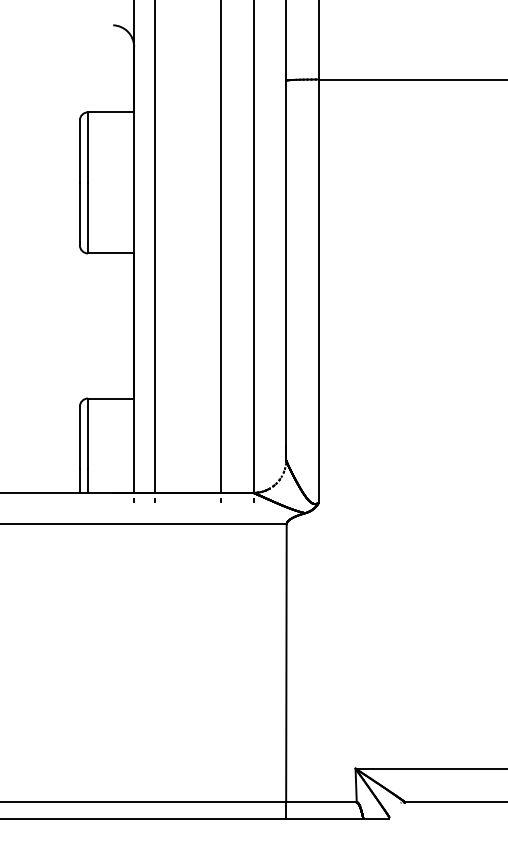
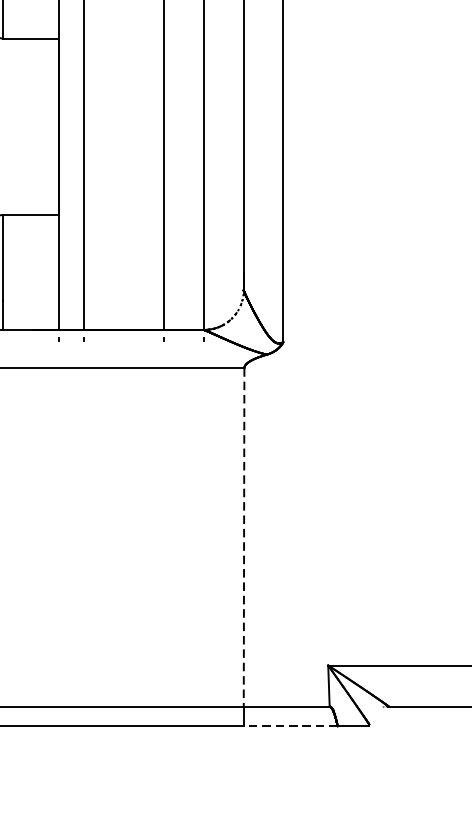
line: (286, 663) -> (244, 537), solid -> dashed
line: (324, 818) -> (290, 726), solid -> dashed

